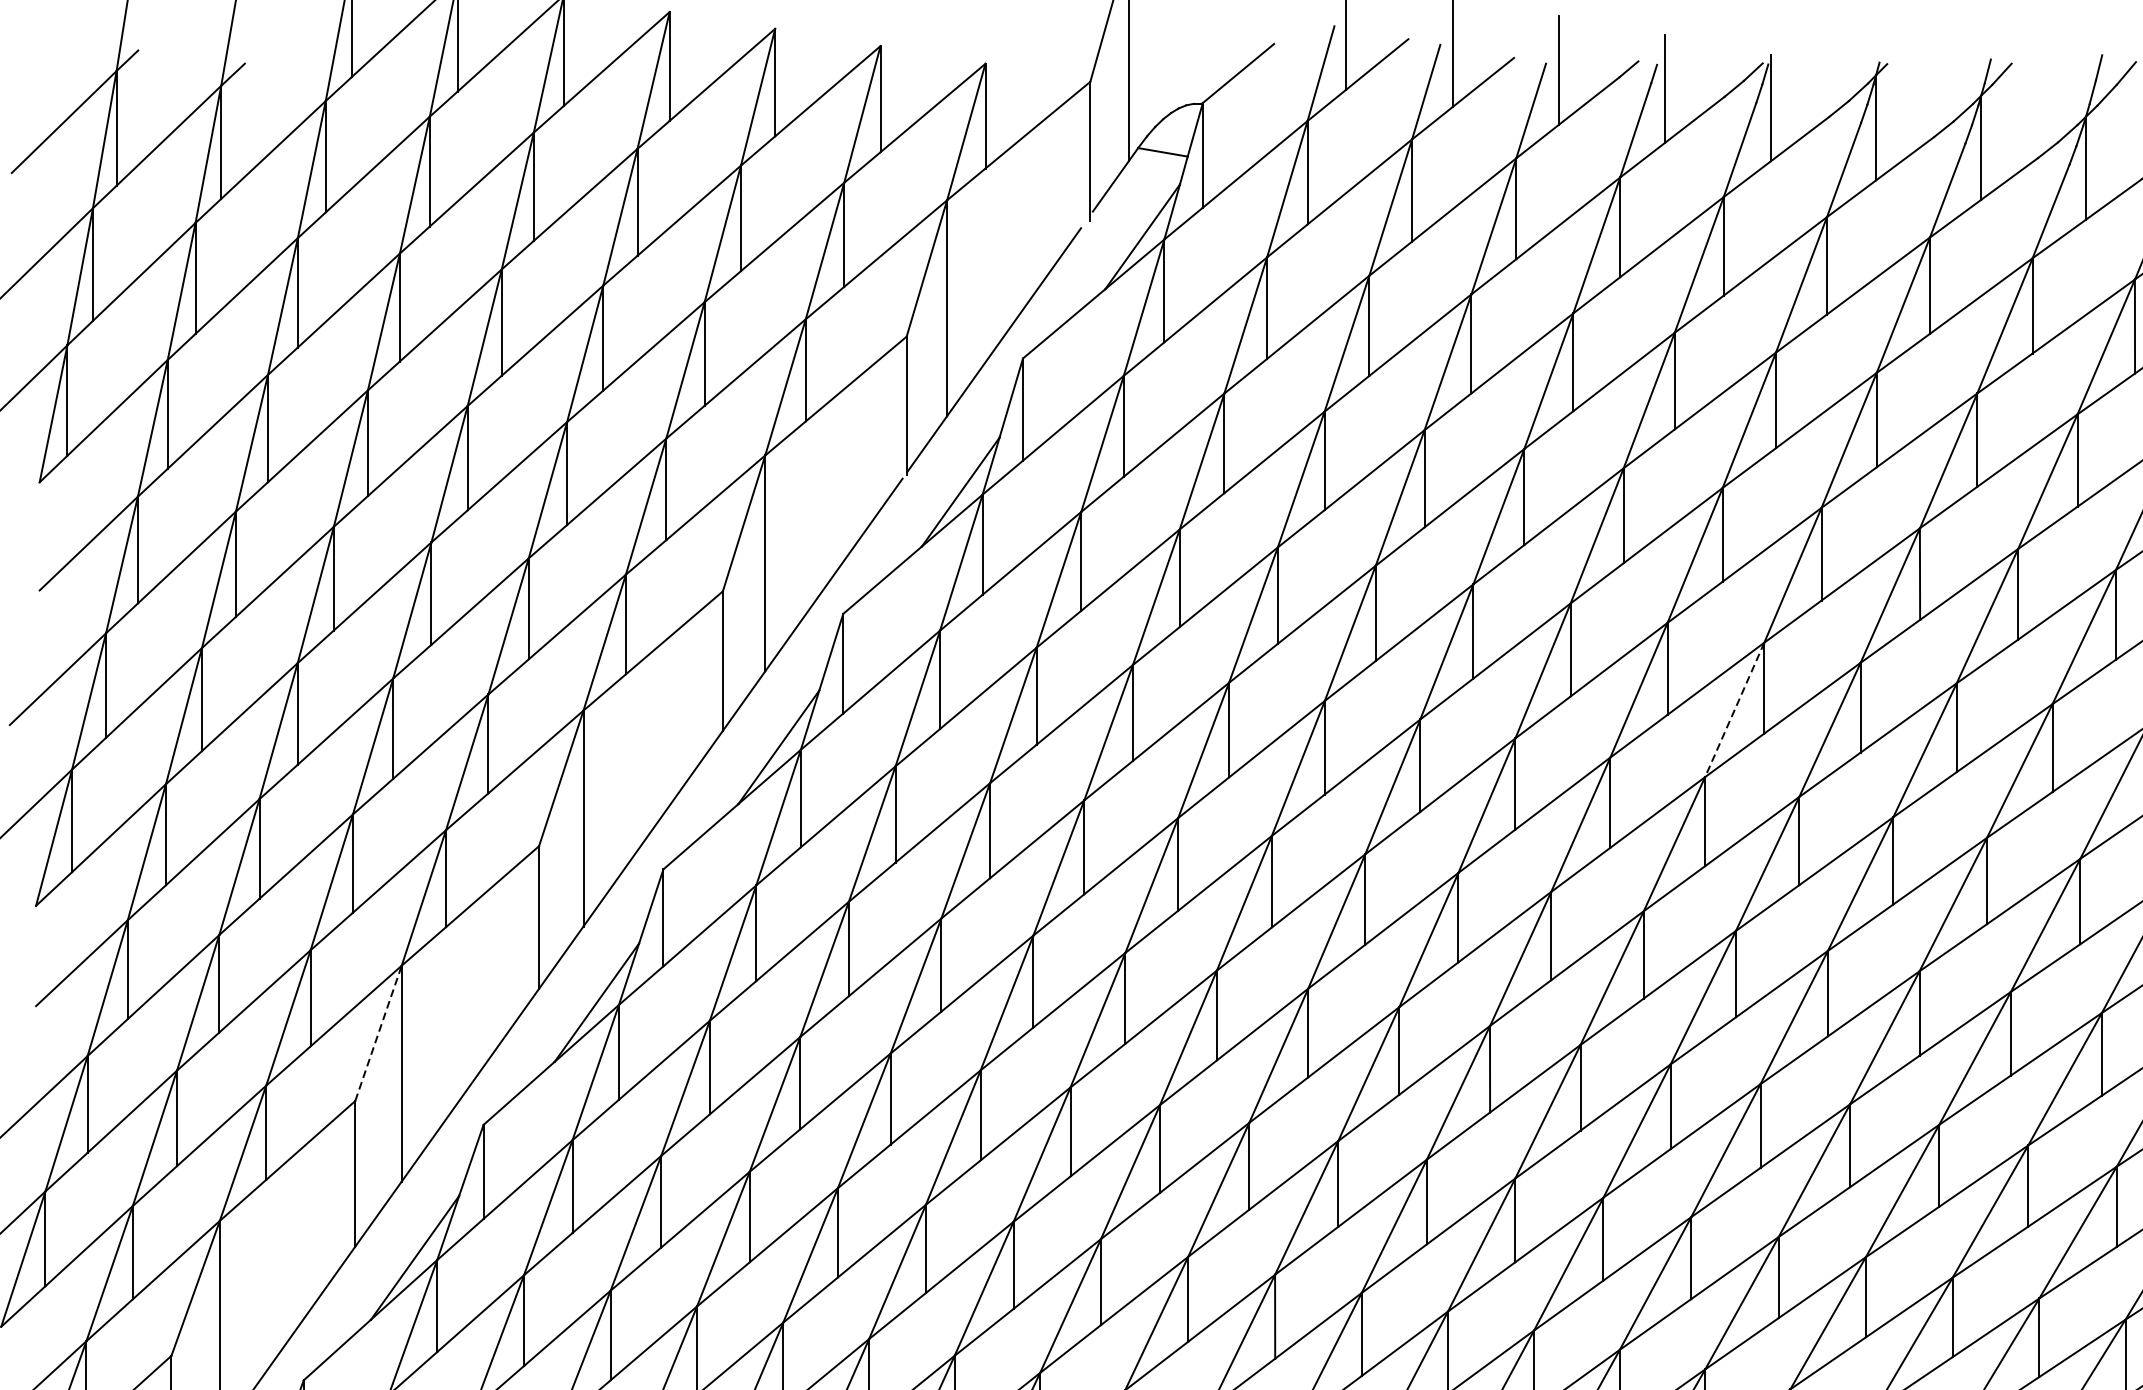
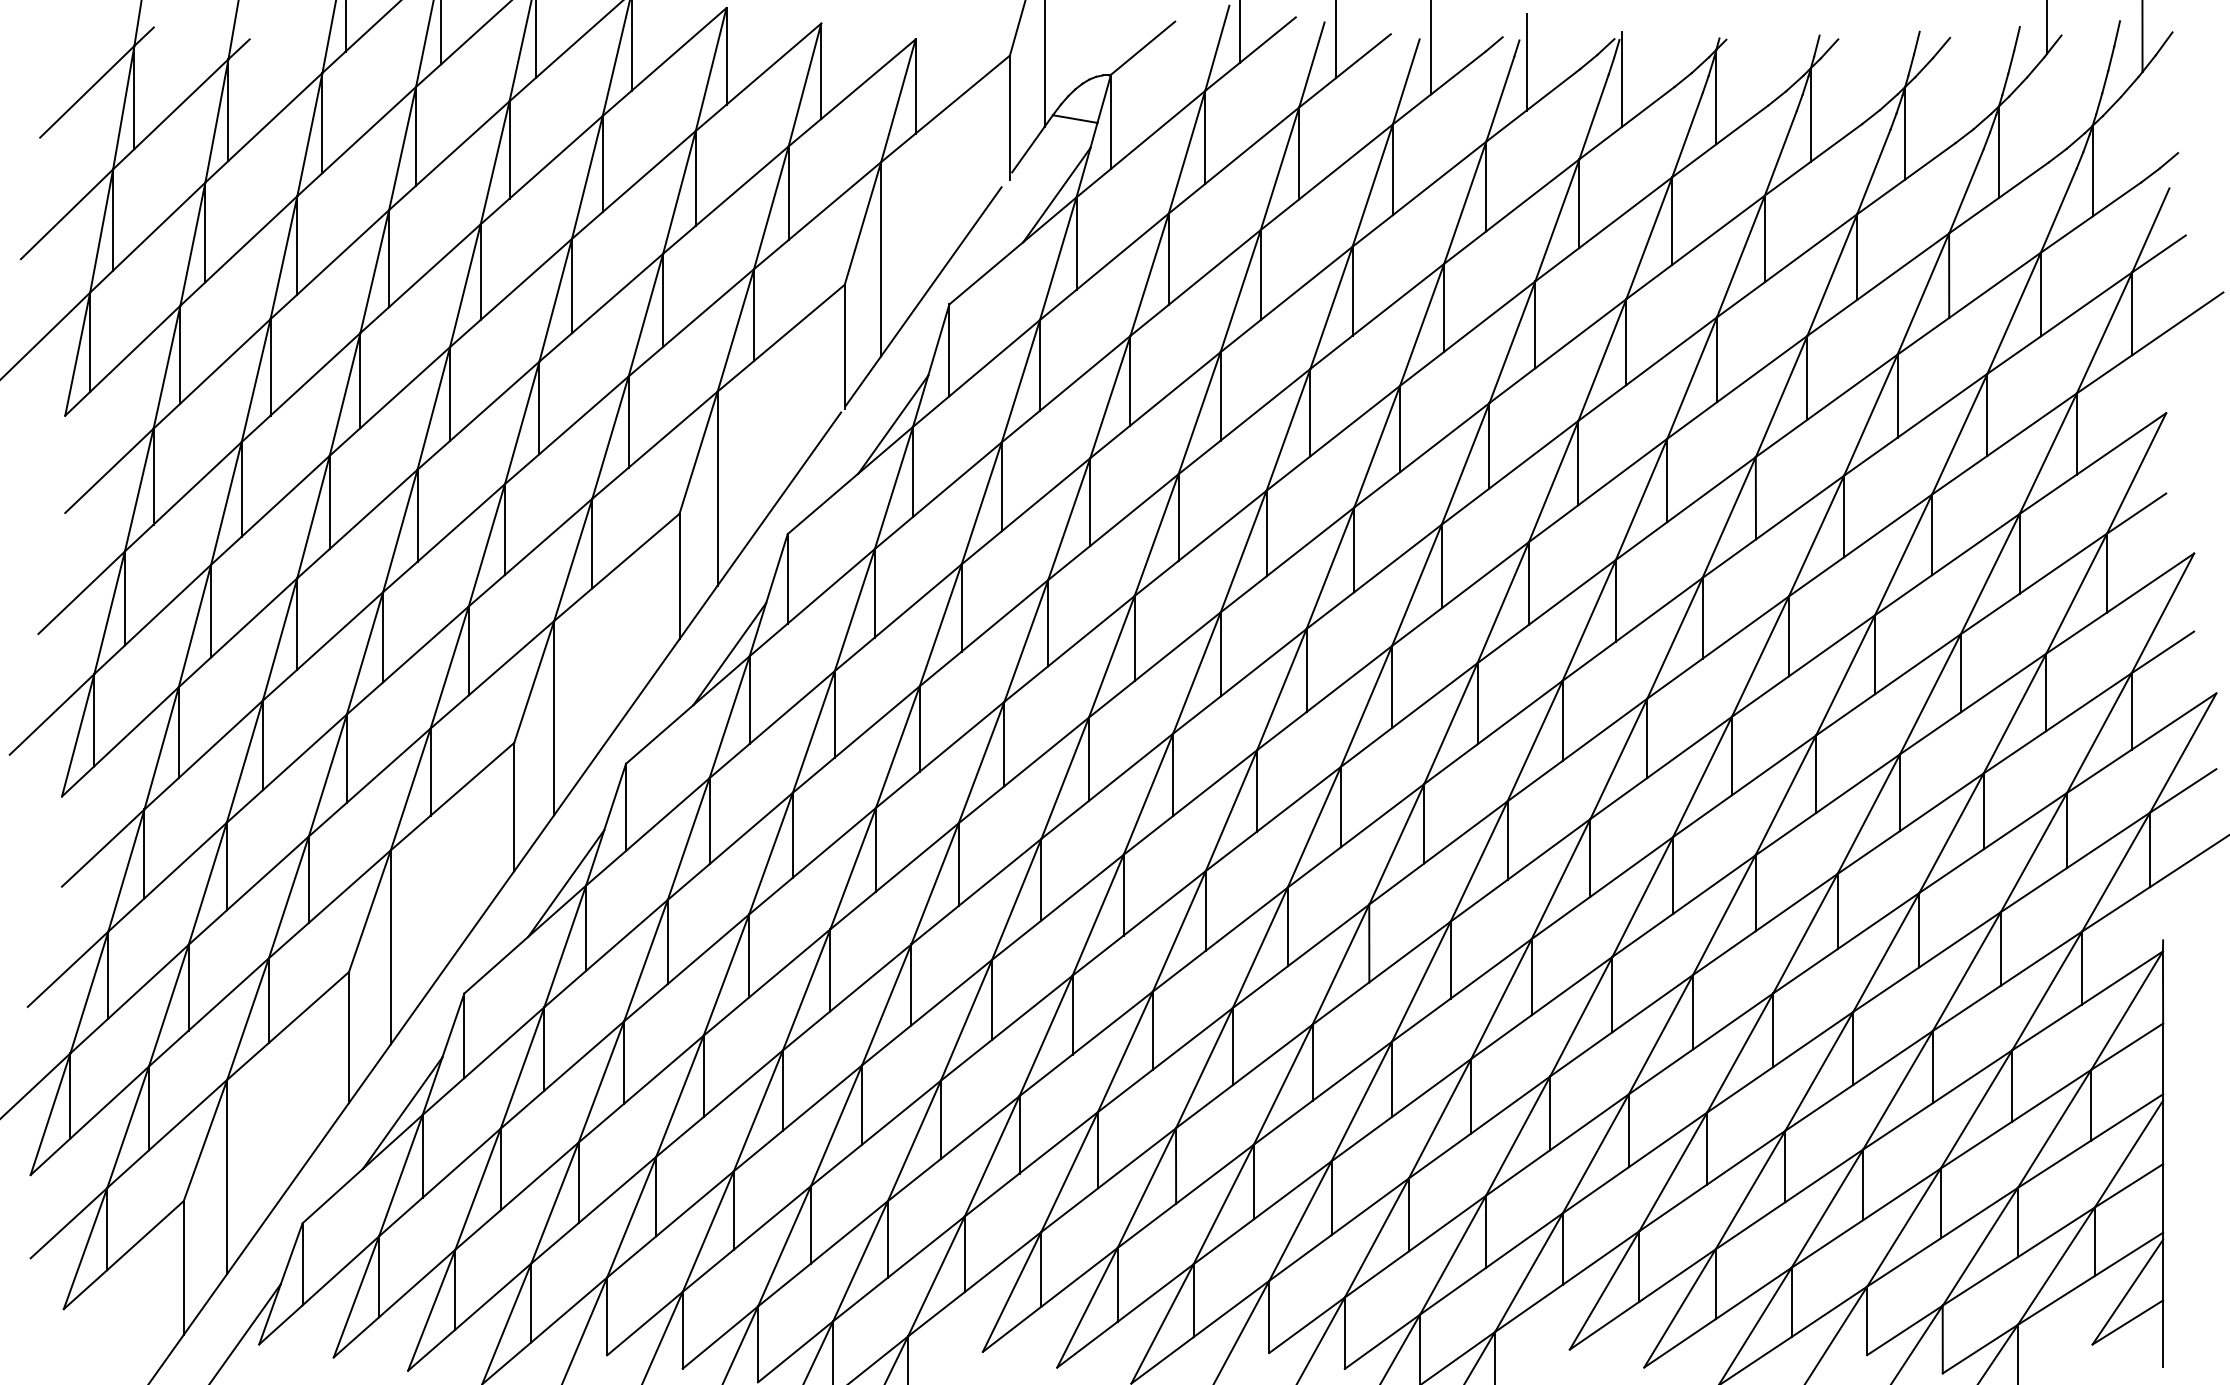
line: (1734, 710) -> (1589, 620), dashed -> solid
line: (379, 1032) -> (370, 910), dashed -> solid

